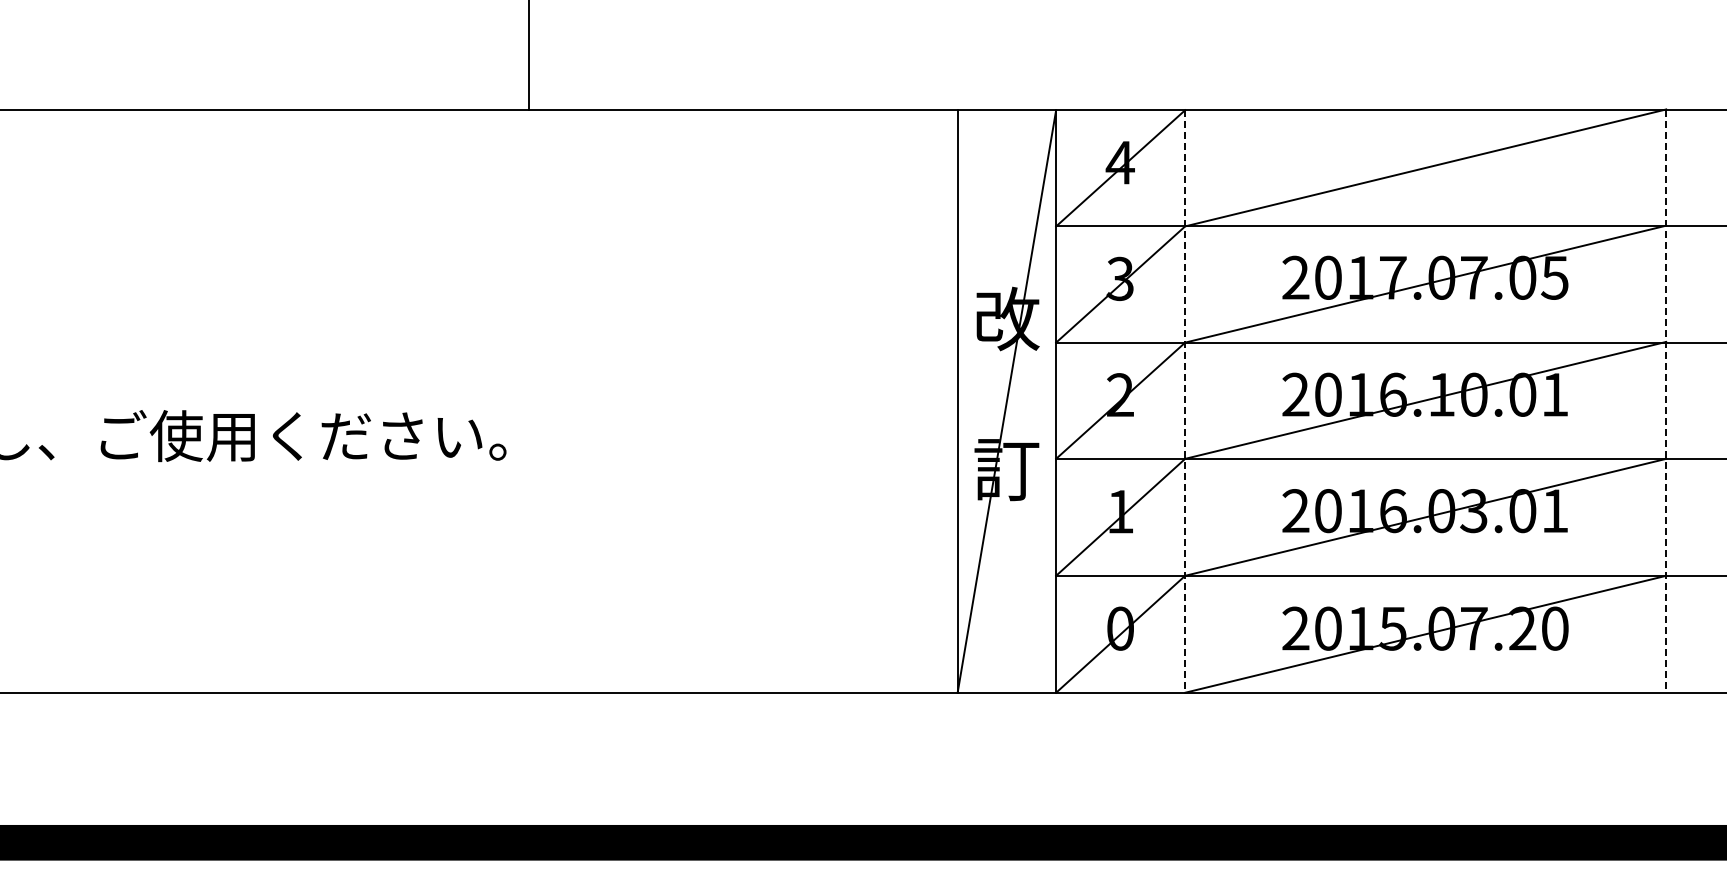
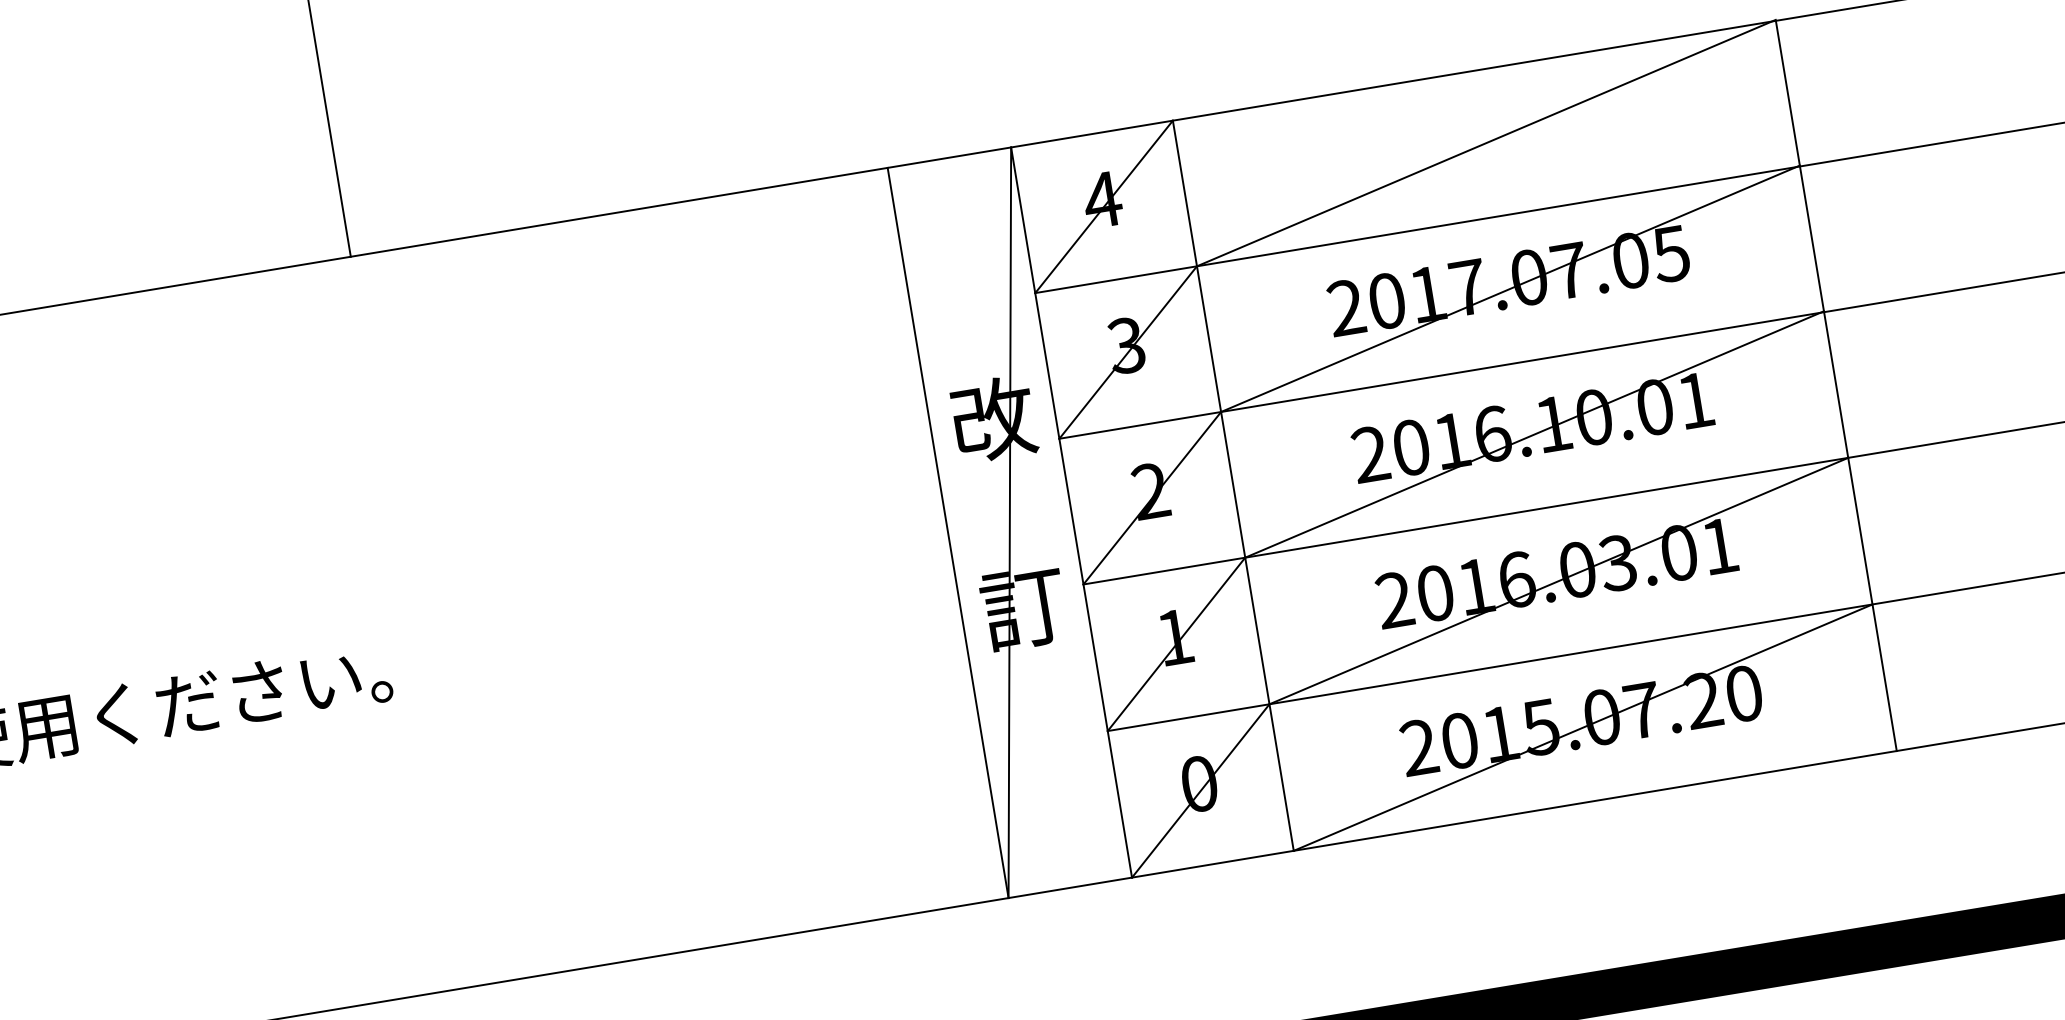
line: (1185, 401) -> (1233, 485), dashed -> solid
line: (1666, 401) -> (1836, 385), dashed -> solid

